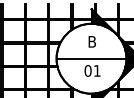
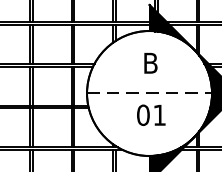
line: (91, 58) -> (149, 93), solid -> dashed

